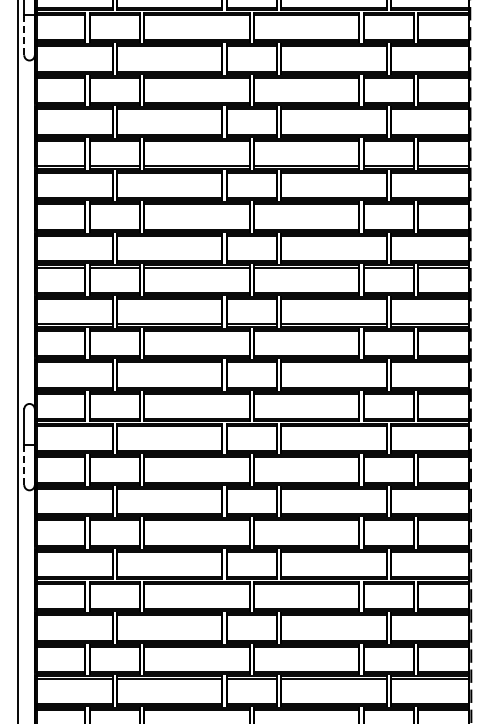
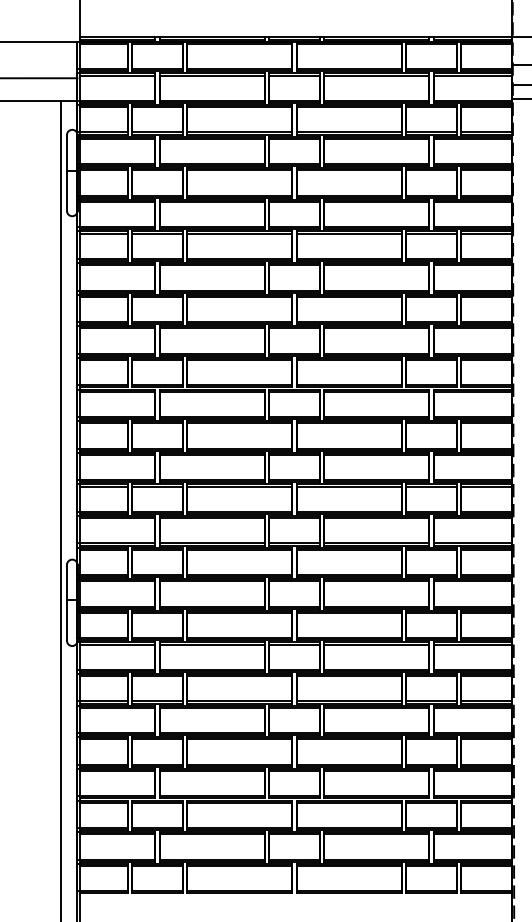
line: (23, 36) -> (66, 192), dashed -> solid
line: (23, 465) -> (66, 621), dashed -> solid

